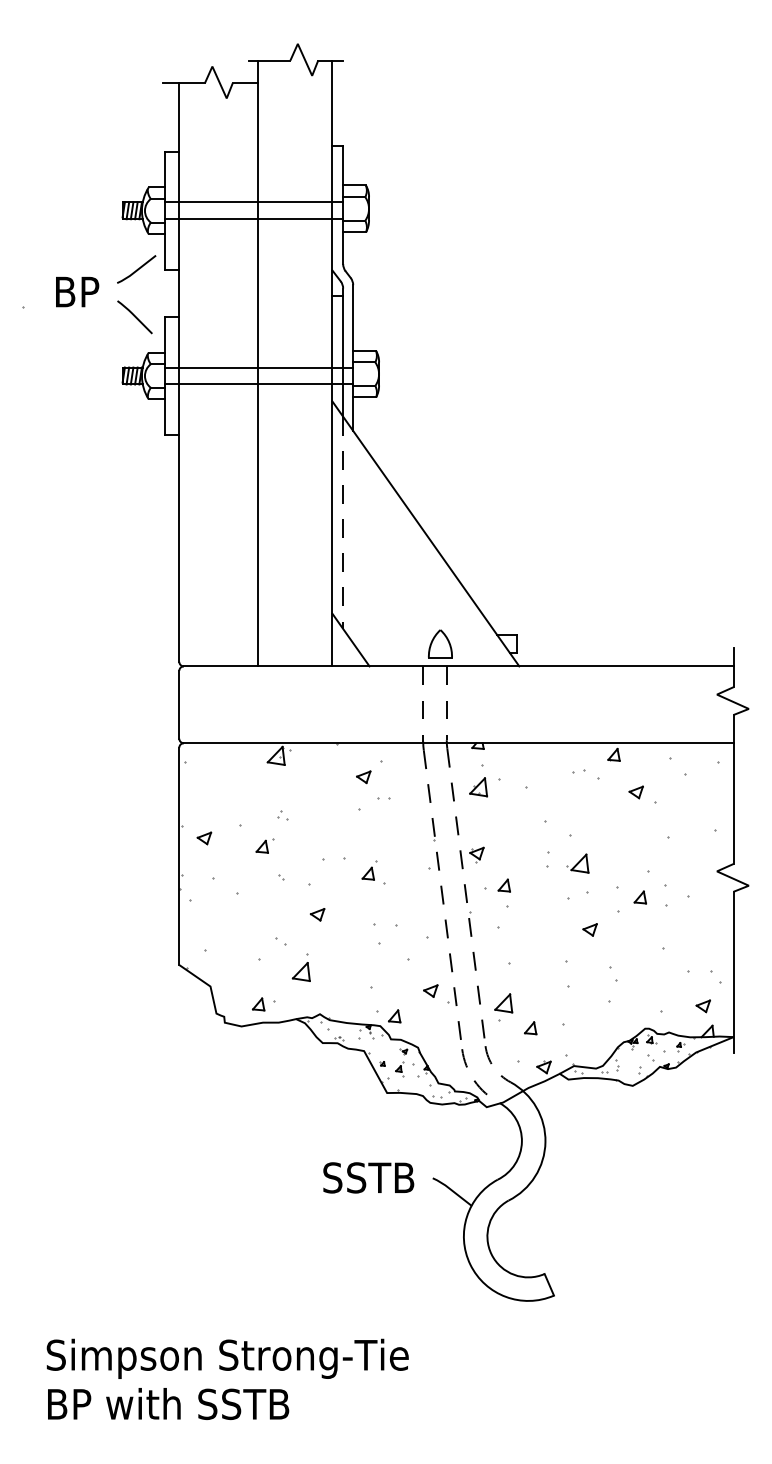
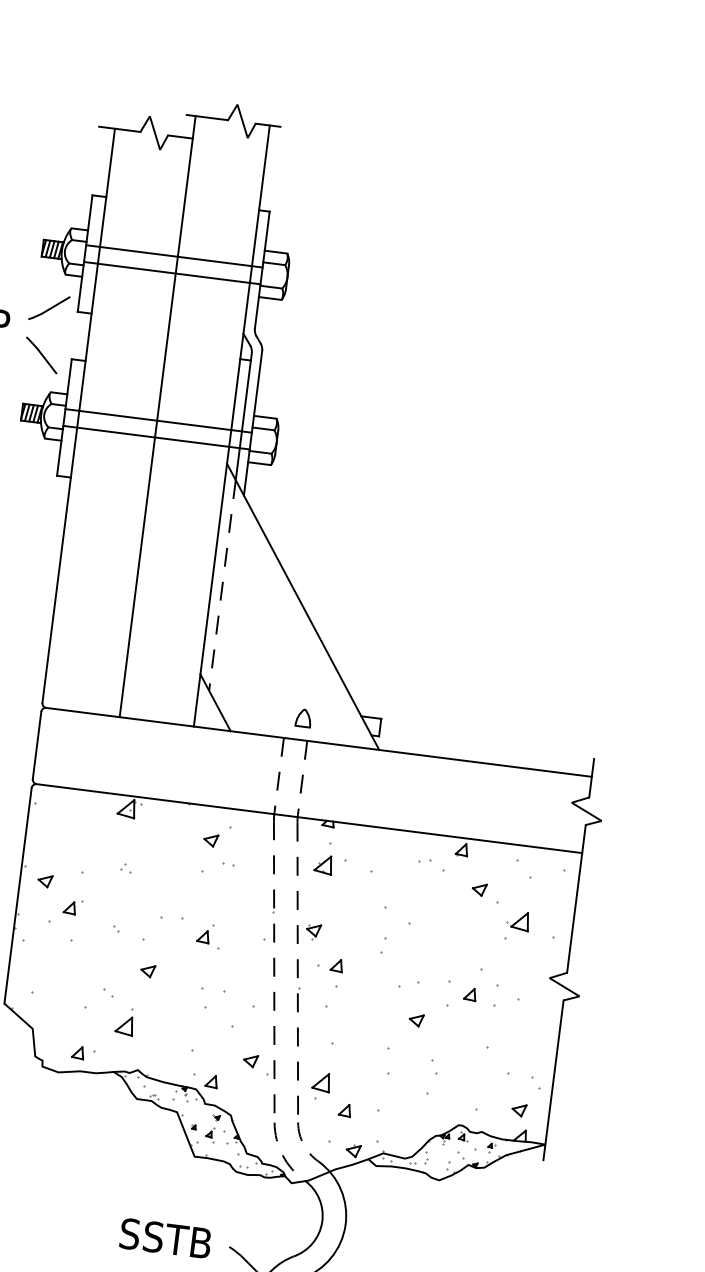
part: (440, 643) -> (303, 717), size x0.62
part: (264, 845) -> (72, 906), moved
part: (577, 863) -> (518, 920), moved

